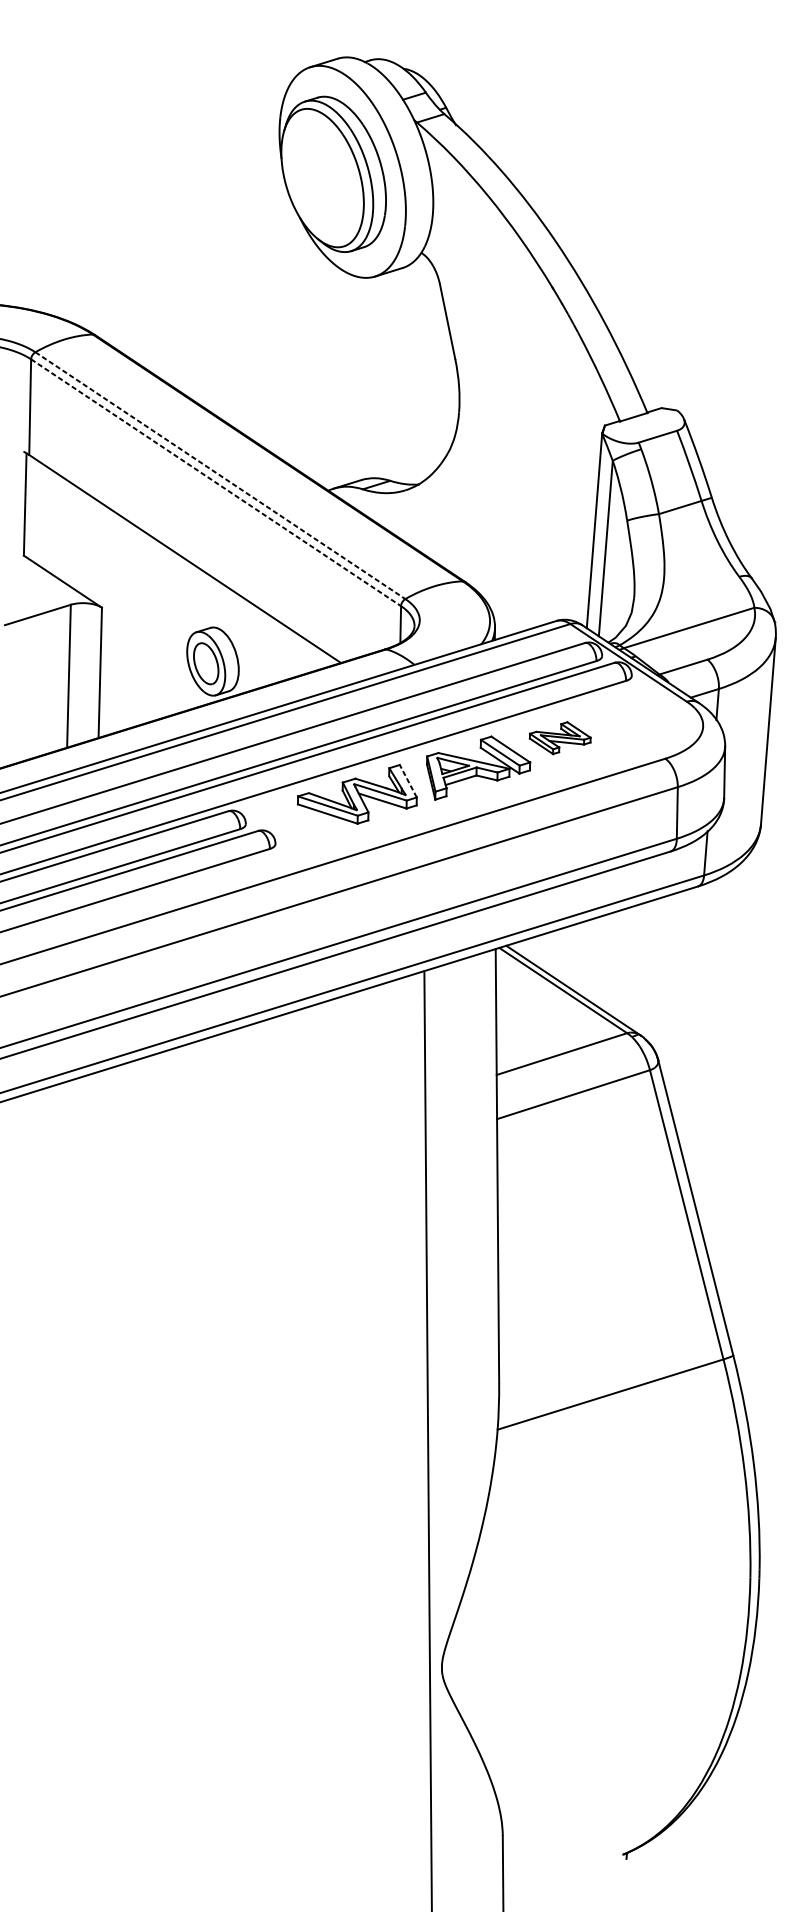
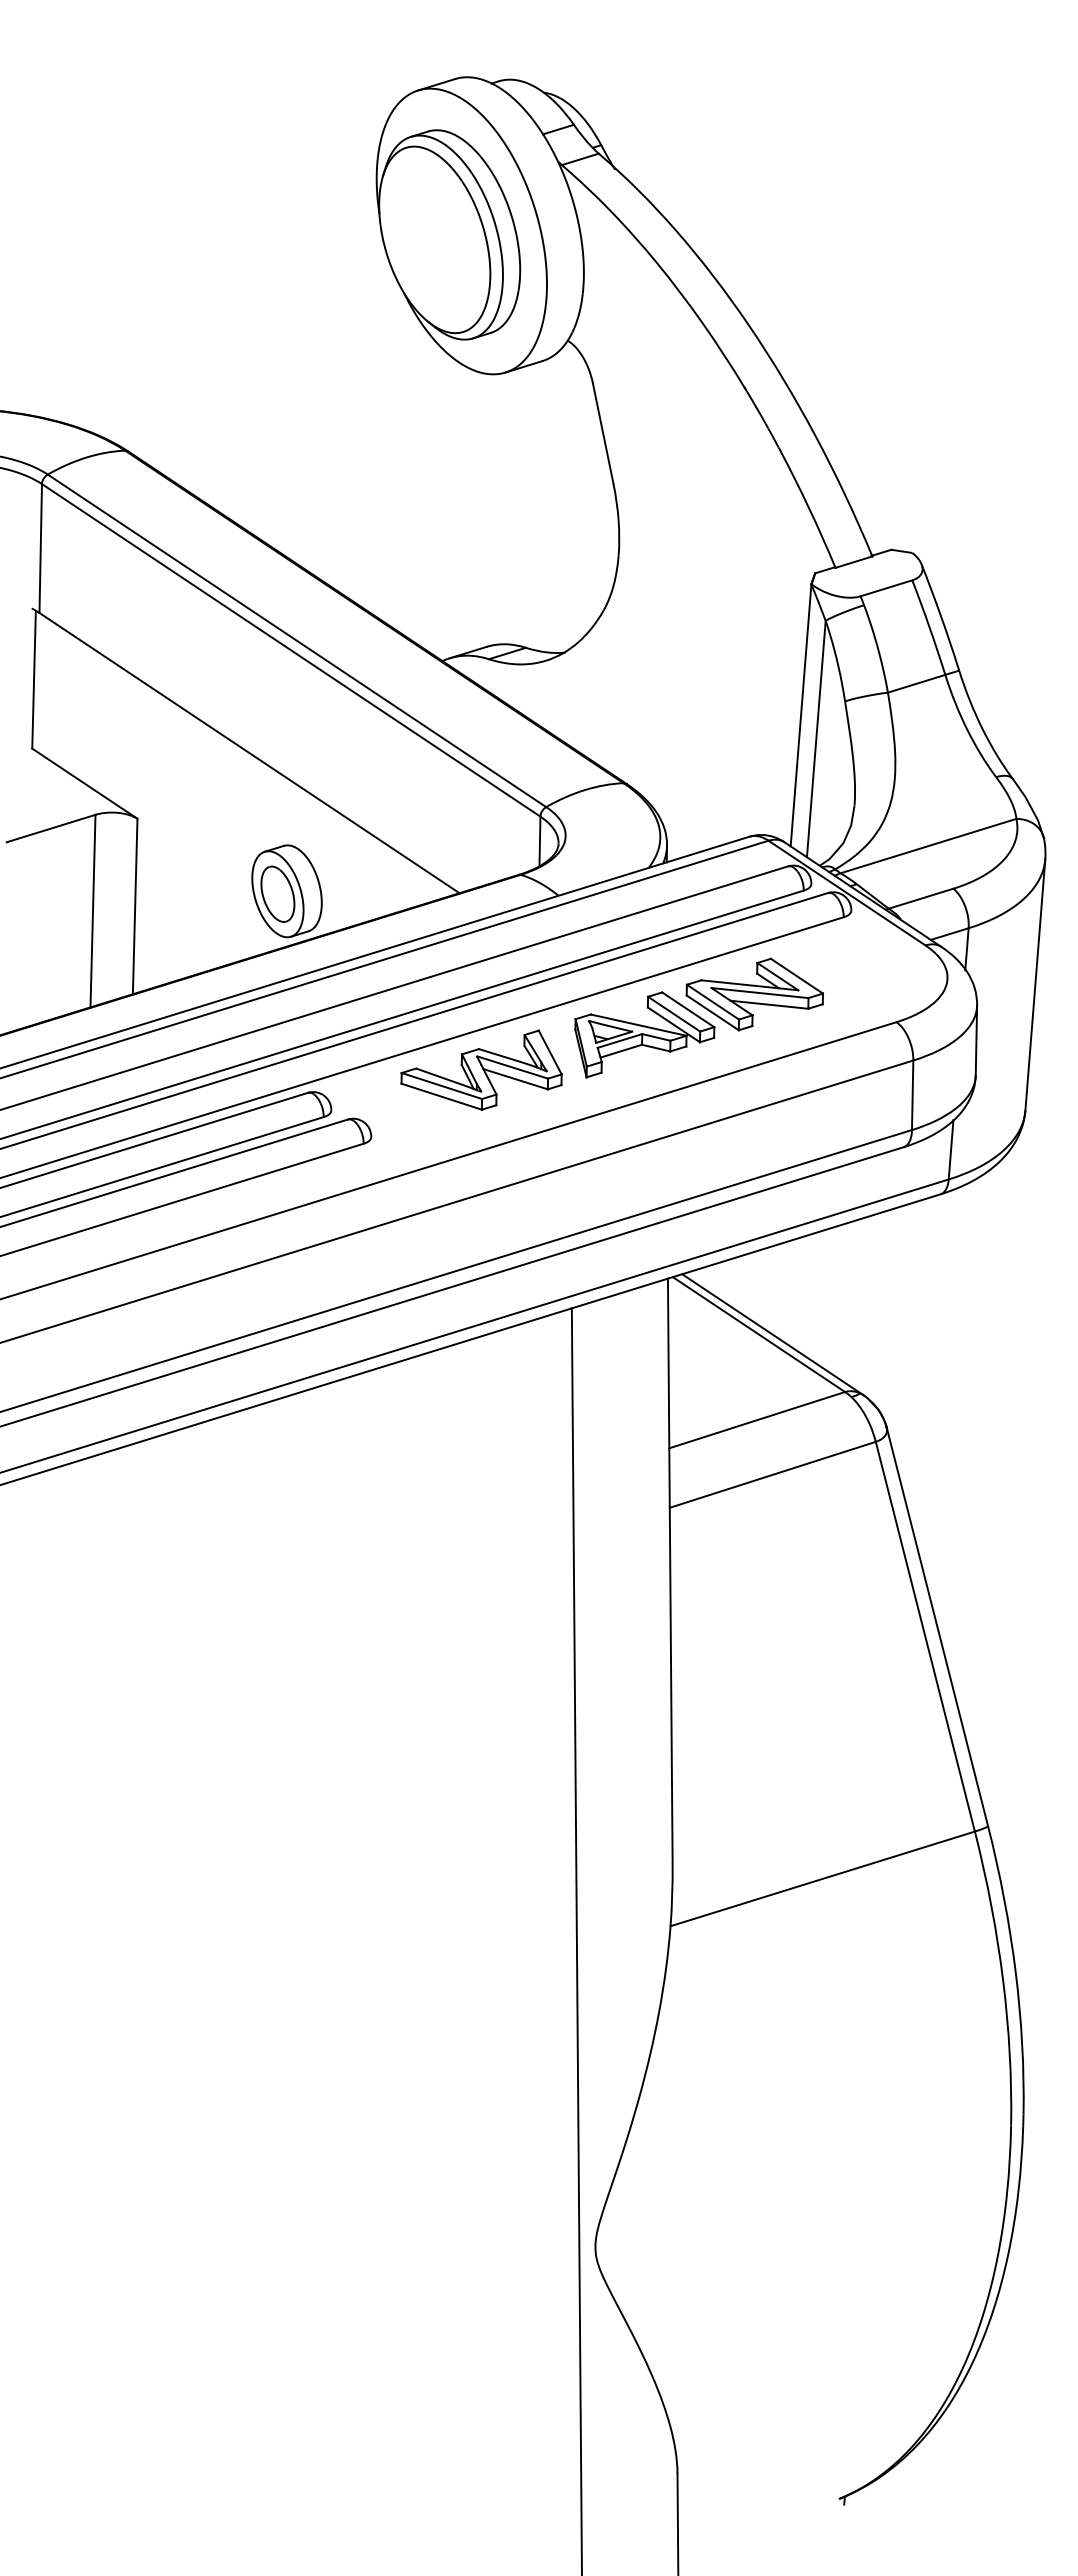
line: (220, 475) -> (297, 640), dashed -> solid
line: (216, 482) -> (291, 650), dashed -> solid
part: (559, 738) -> (754, 994), size x1.67
line: (408, 781) -> (550, 1052), dashed -> solid

